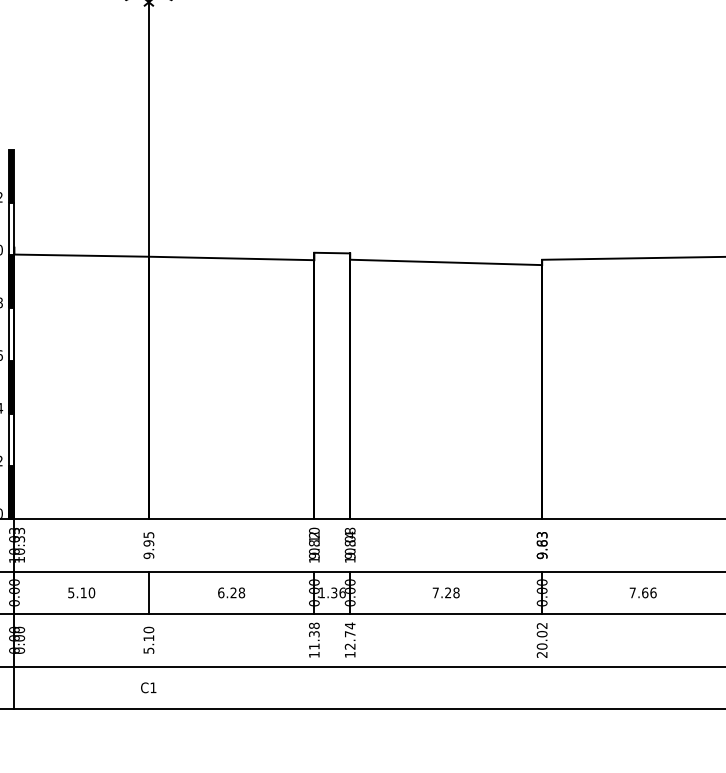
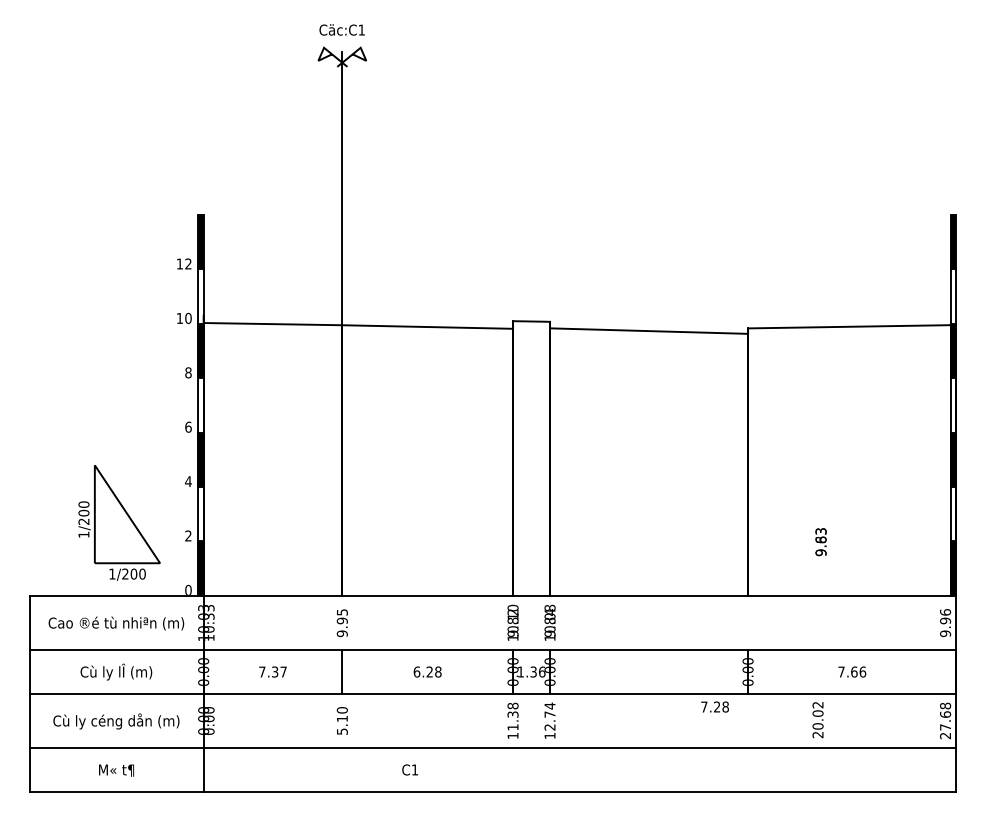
text: (541, 545) -> (820, 542), moved
text: (81, 592) -> (272, 671), 5.10 -> 7.37
text: (445, 592) -> (714, 706), moved
text: (541, 640) -> (817, 720), moved
text: (148, 687) -> (409, 769), moved

